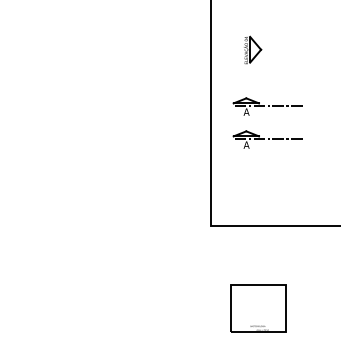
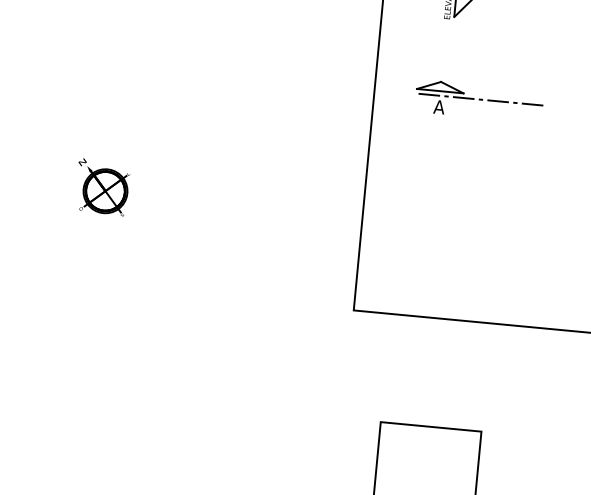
part: (267, 139) -> (472, 161), removed
part: (68, 172) -> (101, 187), added

